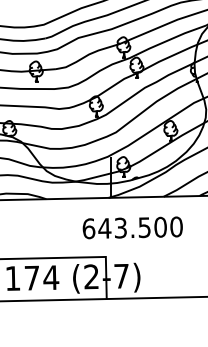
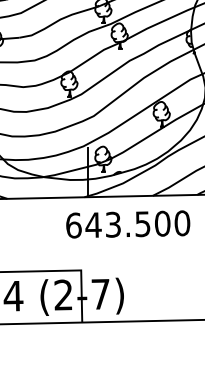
text: (132, 227) -> (127, 224), moved

